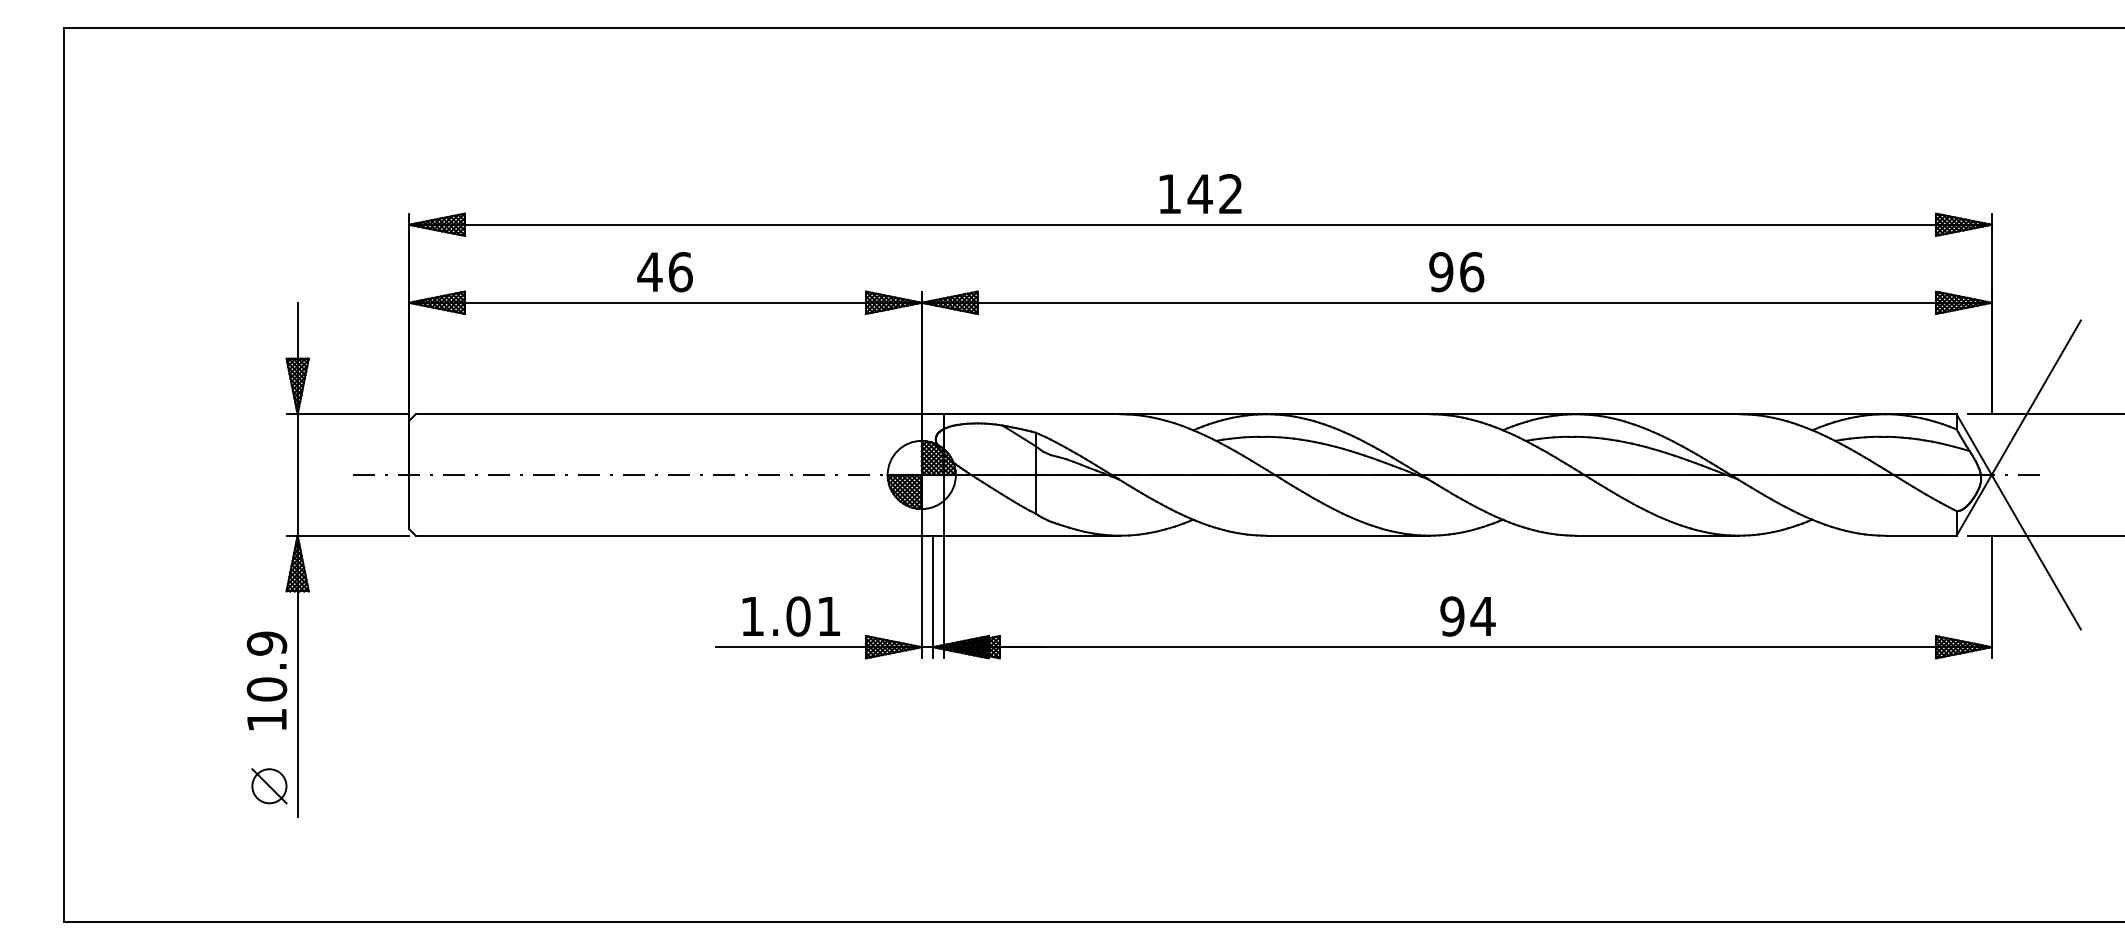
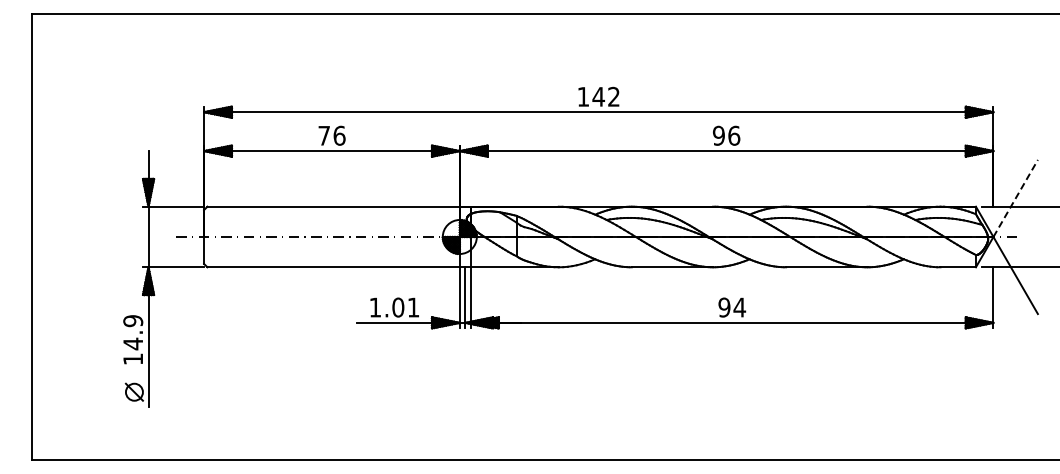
text: (648, 271) -> (323, 135), 46 -> 76
line: (2035, 397) -> (1015, 198), solid -> dashed
text: (267, 688) -> (133, 343), 10.9 -> 14.9

